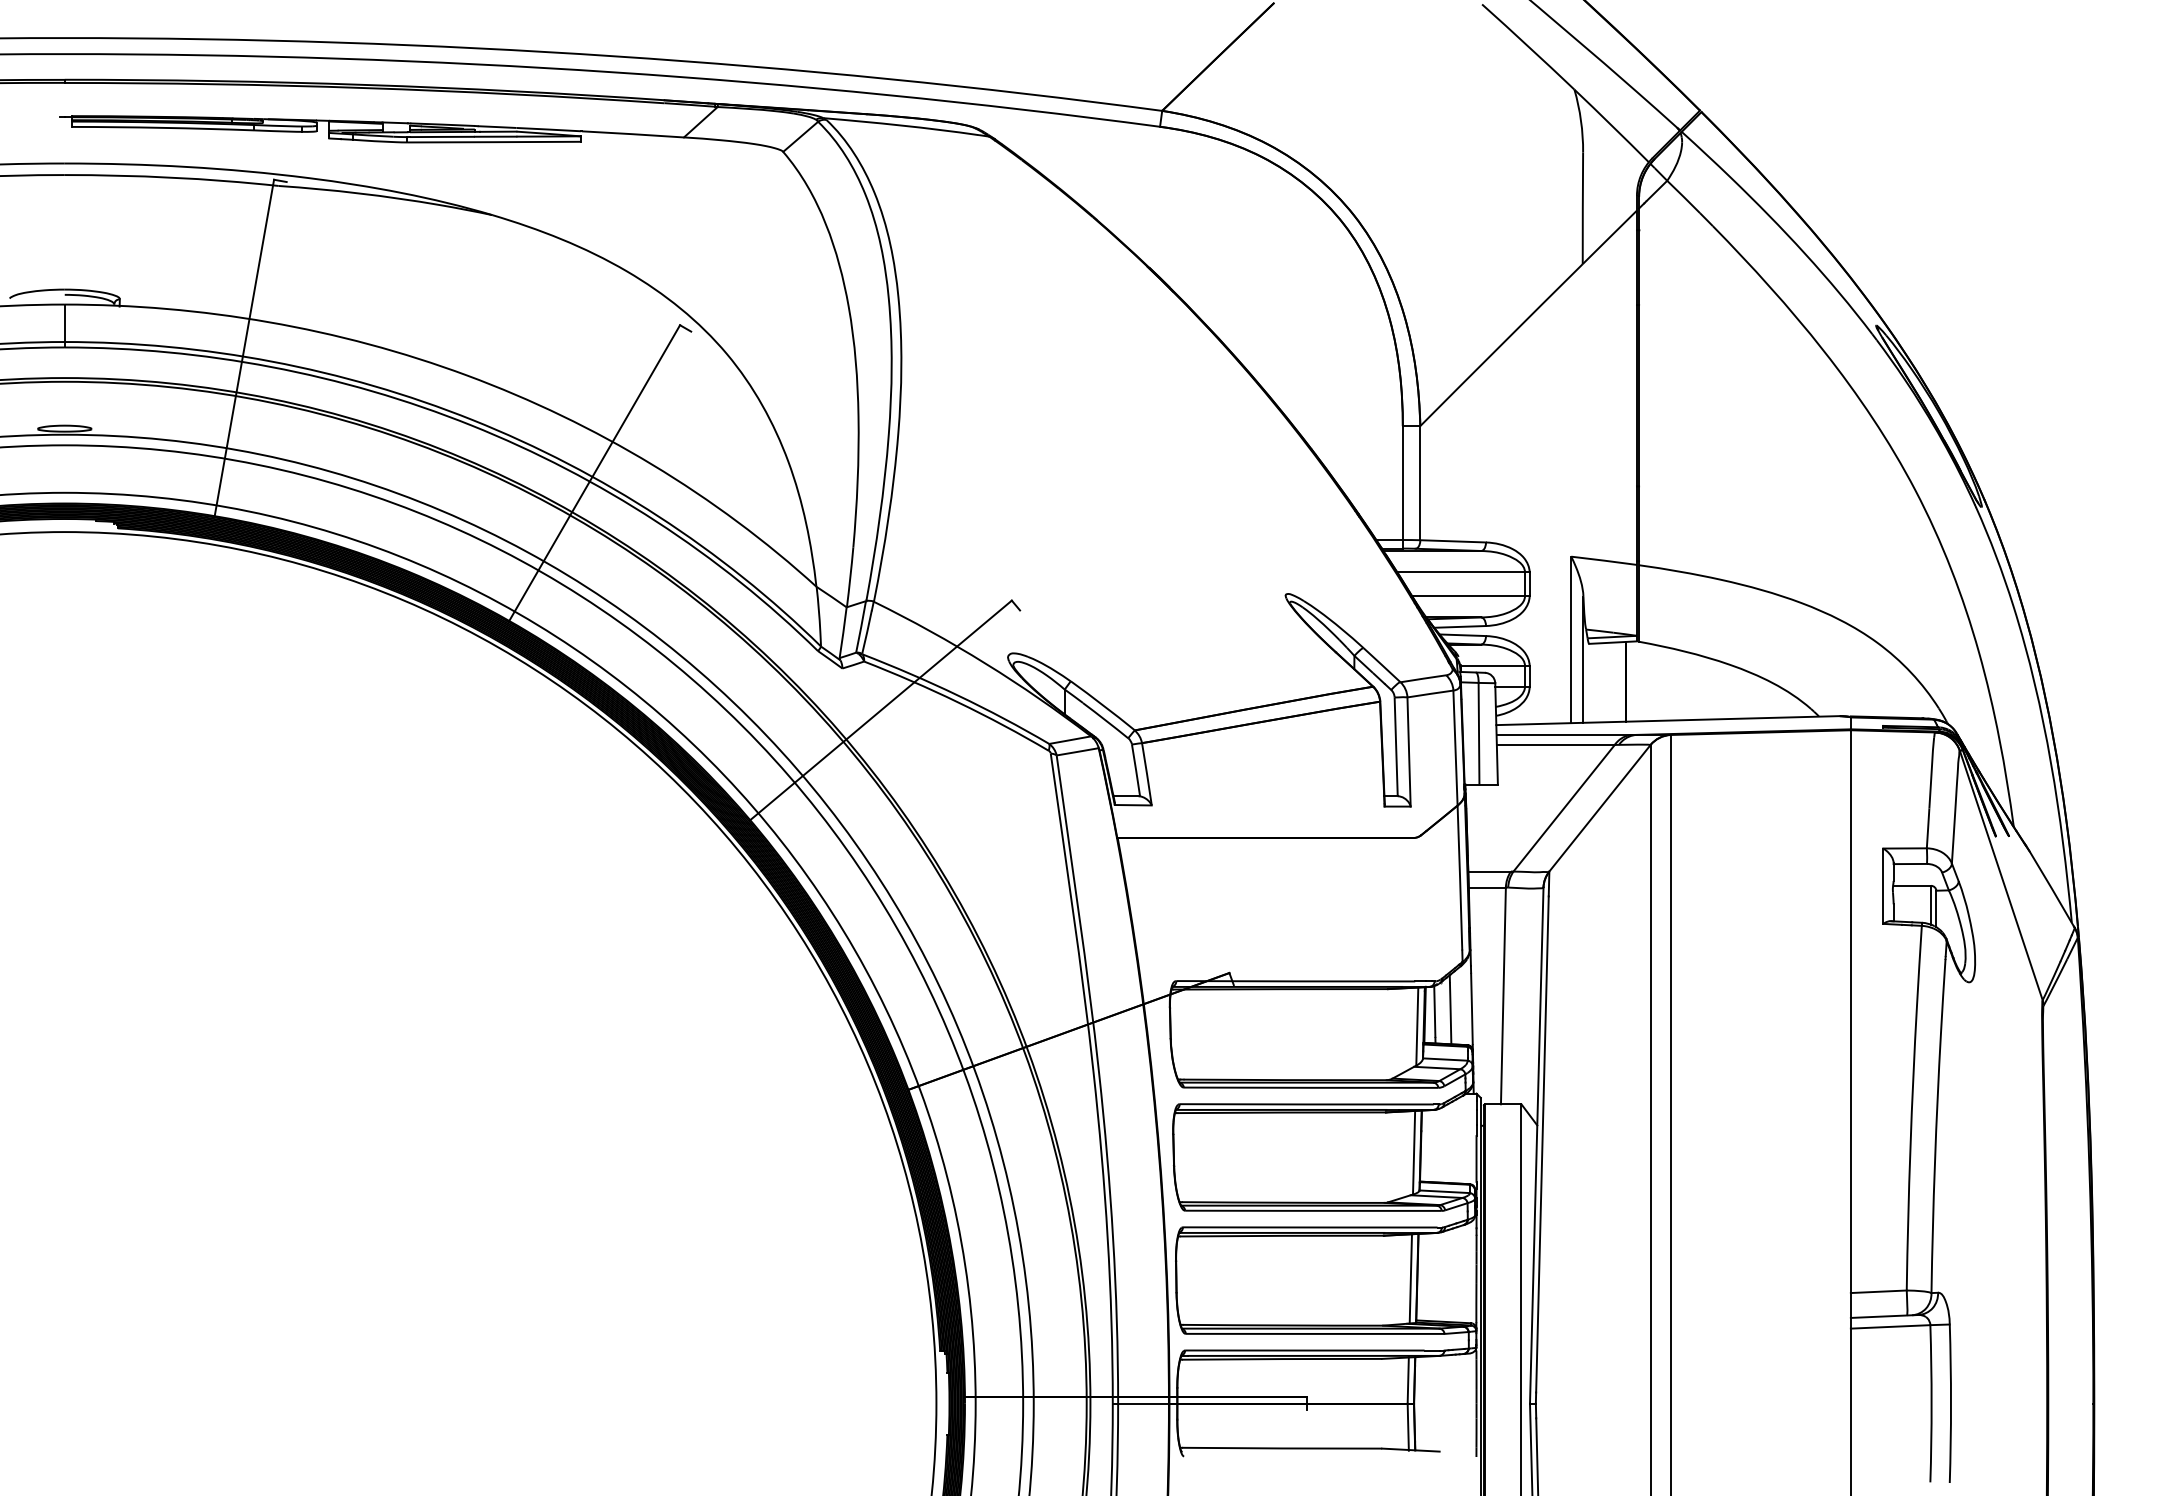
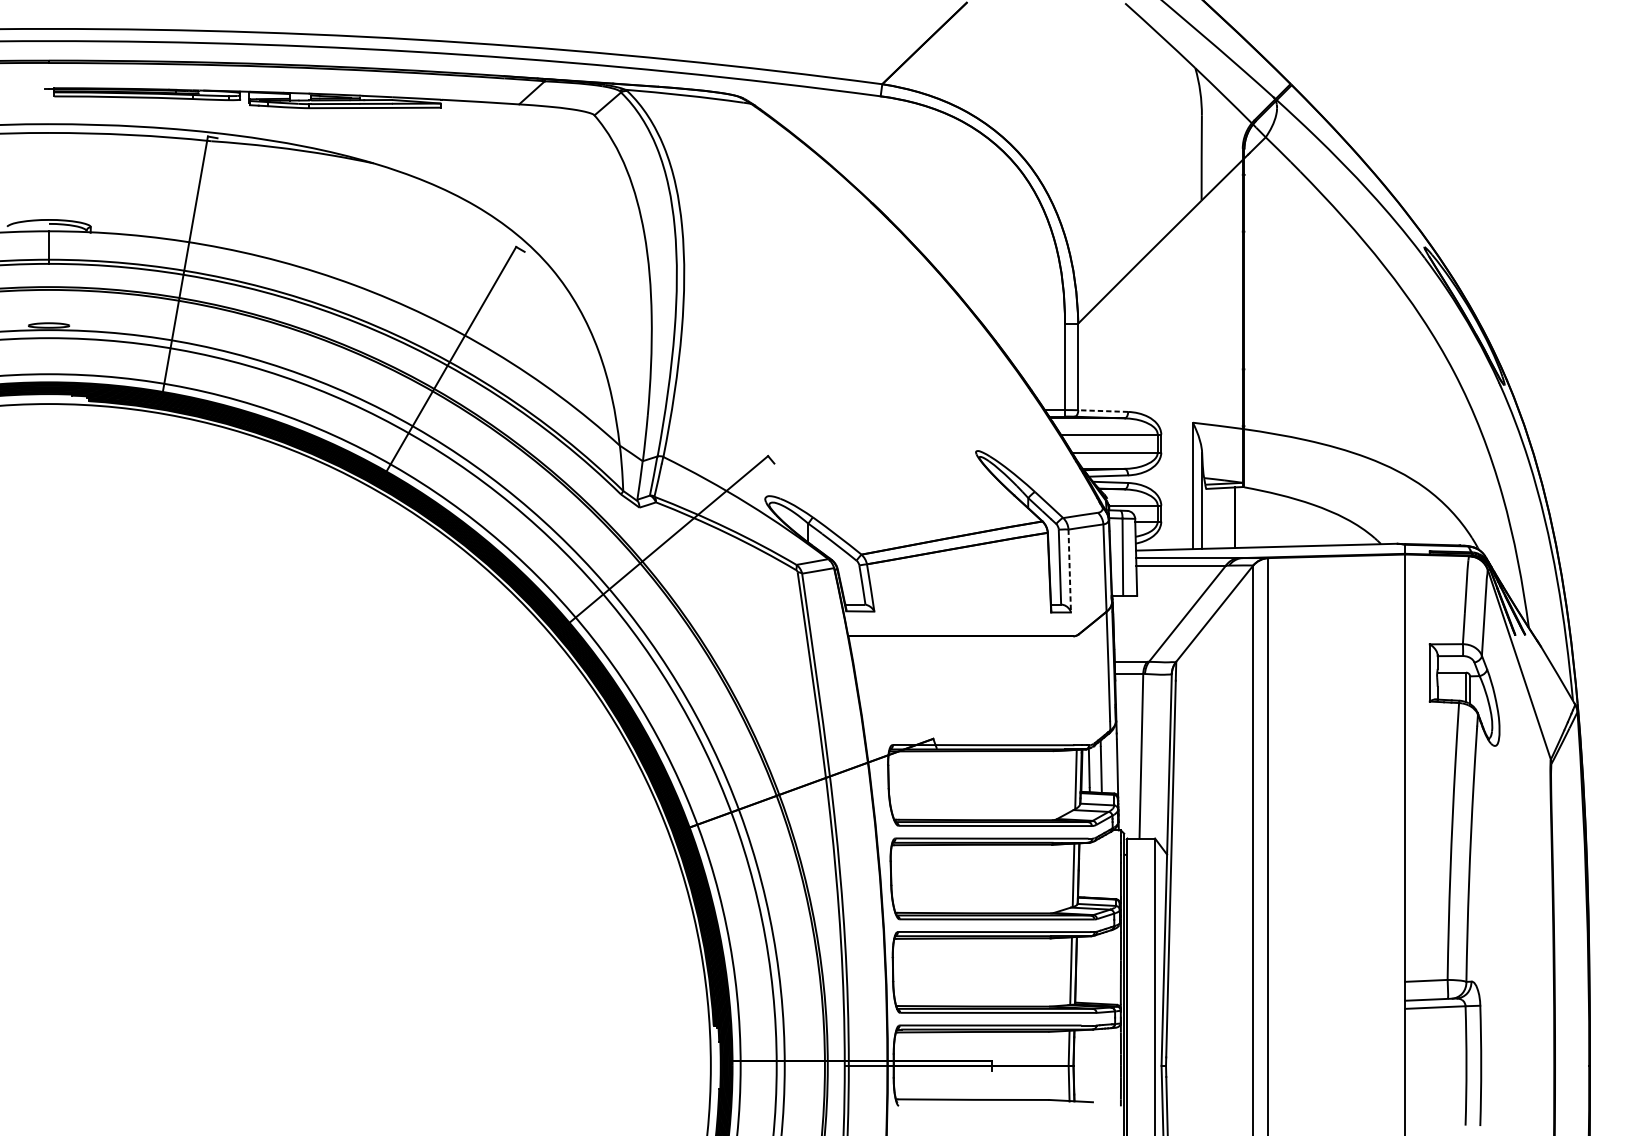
line: (1453, 541) -> (1103, 411), solid -> dashed
line: (1409, 752) -> (1070, 571), solid -> dashed

